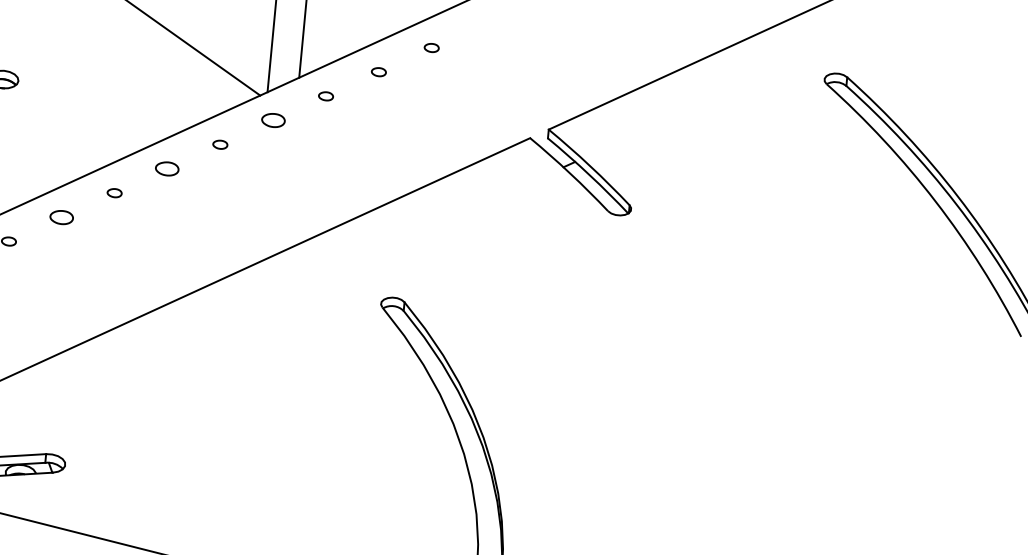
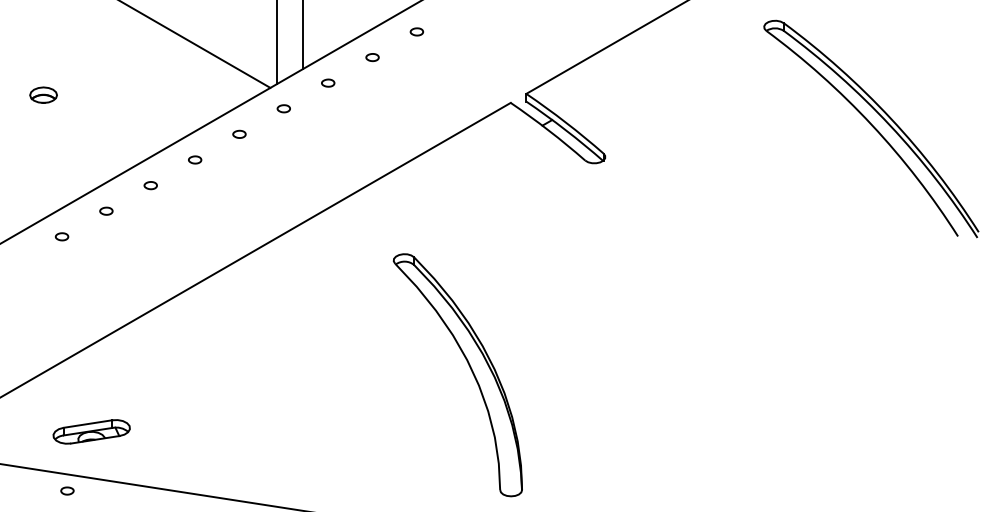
part: (272, 120) -> (283, 108), size x0.62
part: (167, 168) -> (195, 159), size x0.62
part: (62, 216) -> (106, 210), size x0.62

